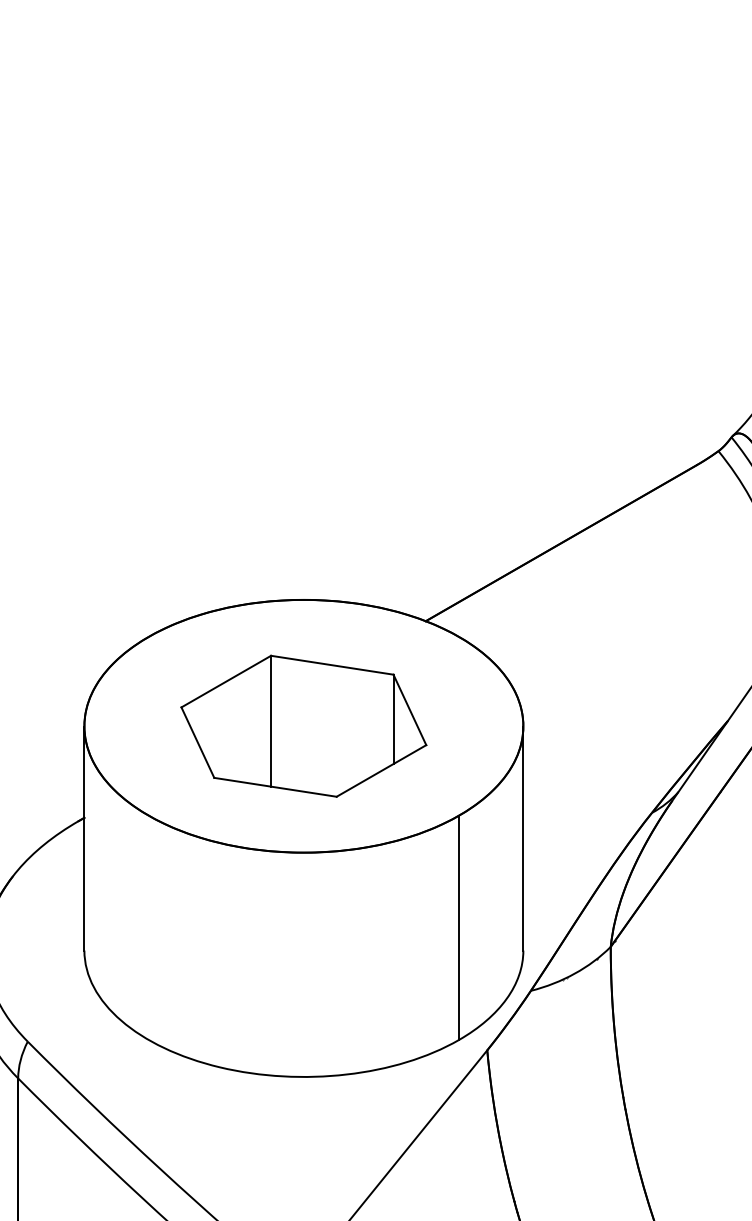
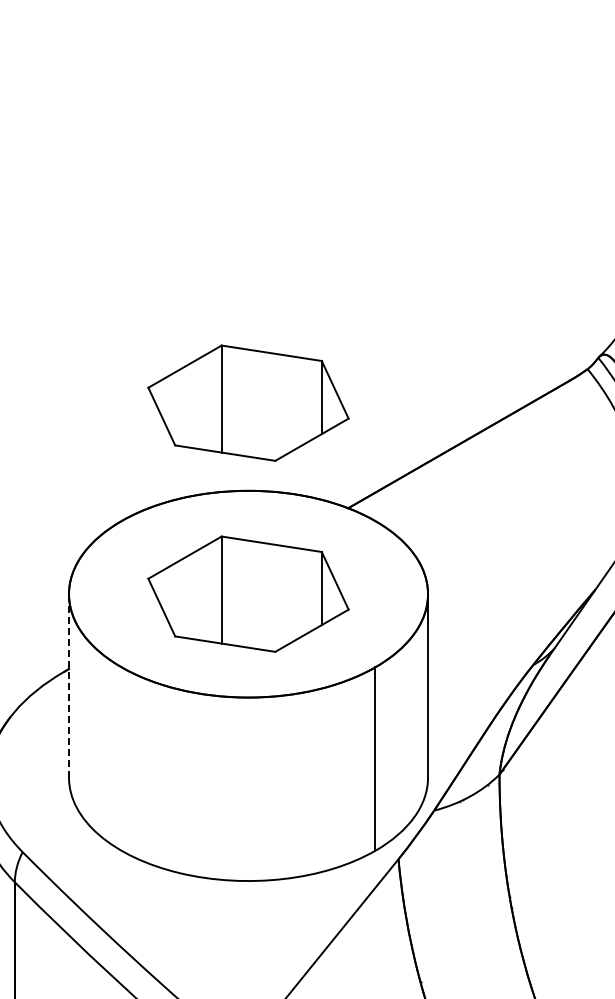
part: (303, 491) -> (248, 402), added
line: (85, 839) -> (69, 686), solid -> dashed

